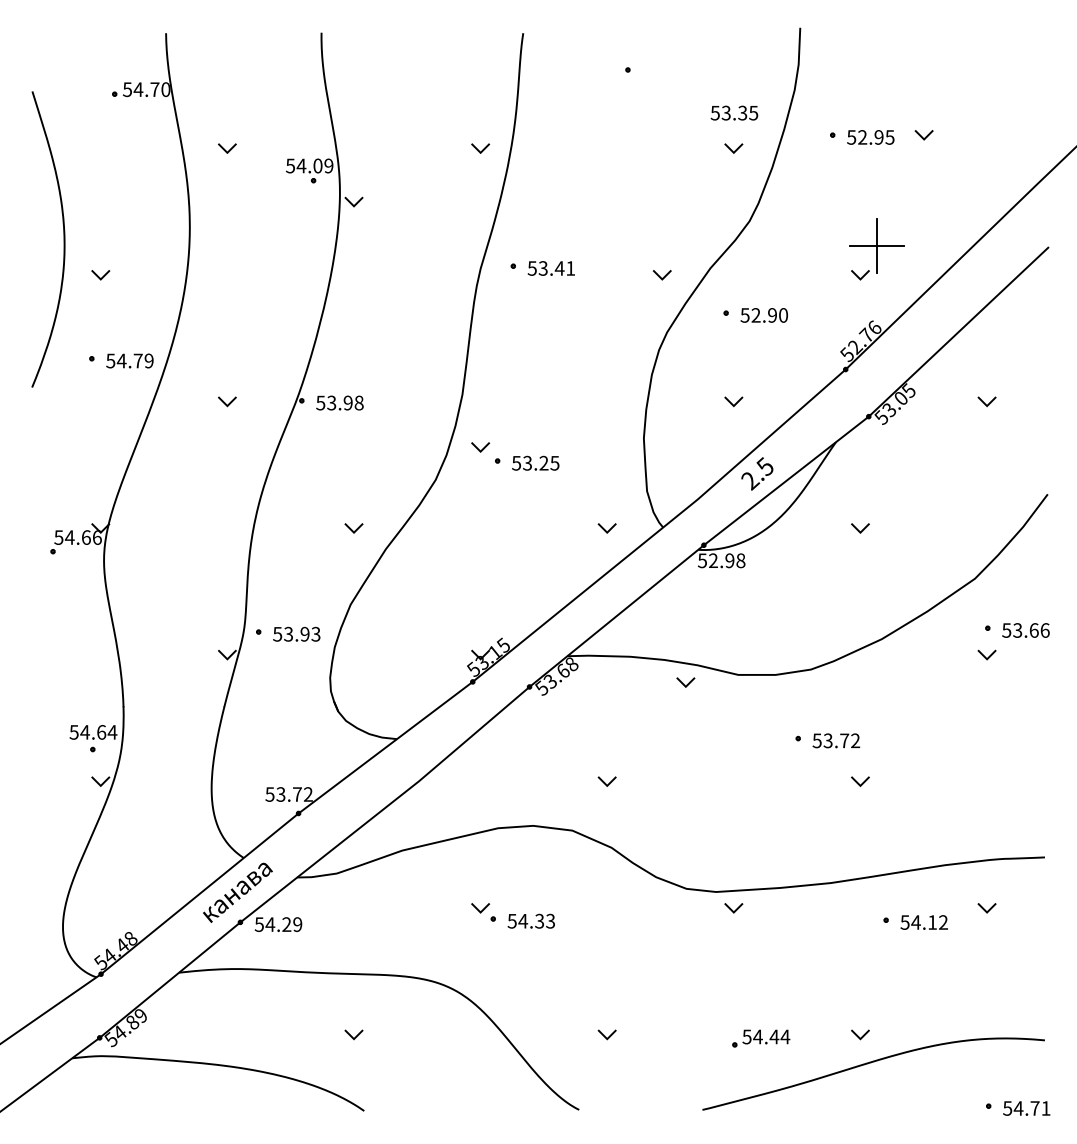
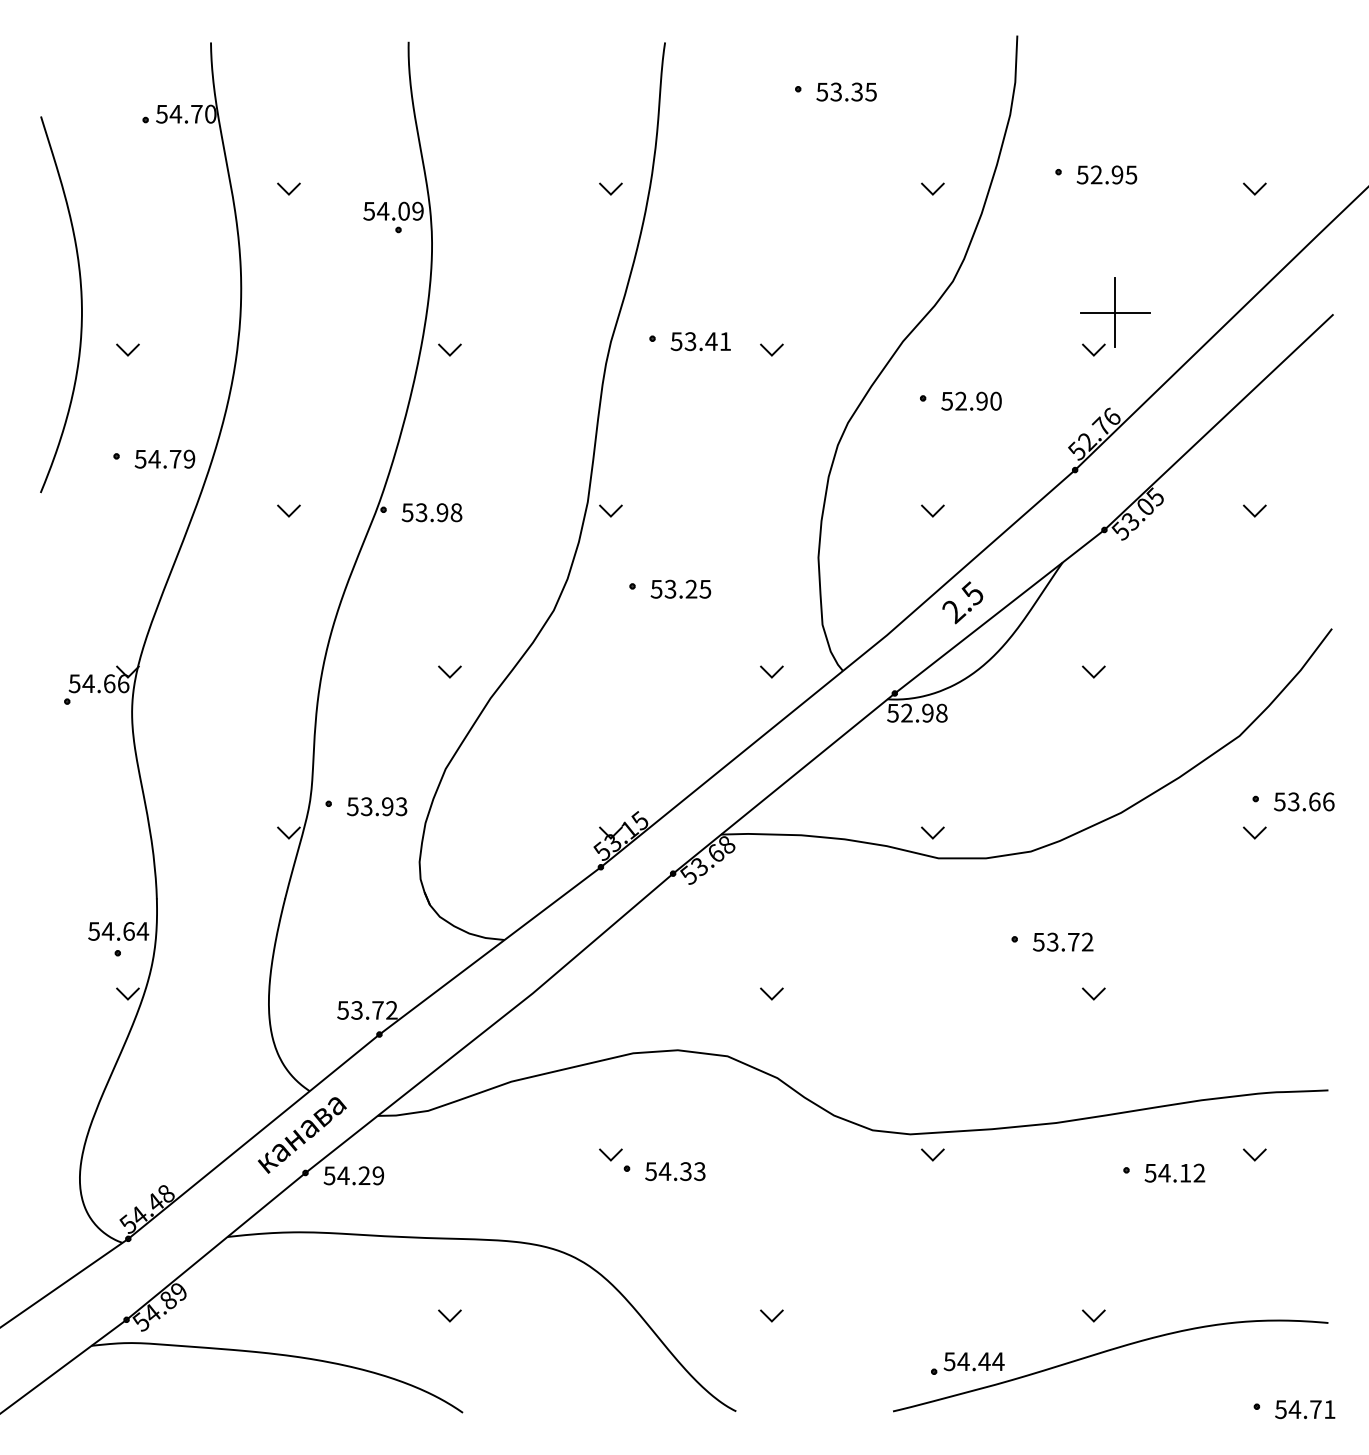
text: (734, 112) -> (846, 91), moved
line: (922, 136) -> (1252, 190), moved
line: (352, 203) -> (447, 351), moved
line: (660, 276) -> (769, 351), moved
line: (478, 448) -> (608, 512), moved
line: (684, 683) -> (930, 834), moved
part: (761, 1038) -> (967, 1363), moved

